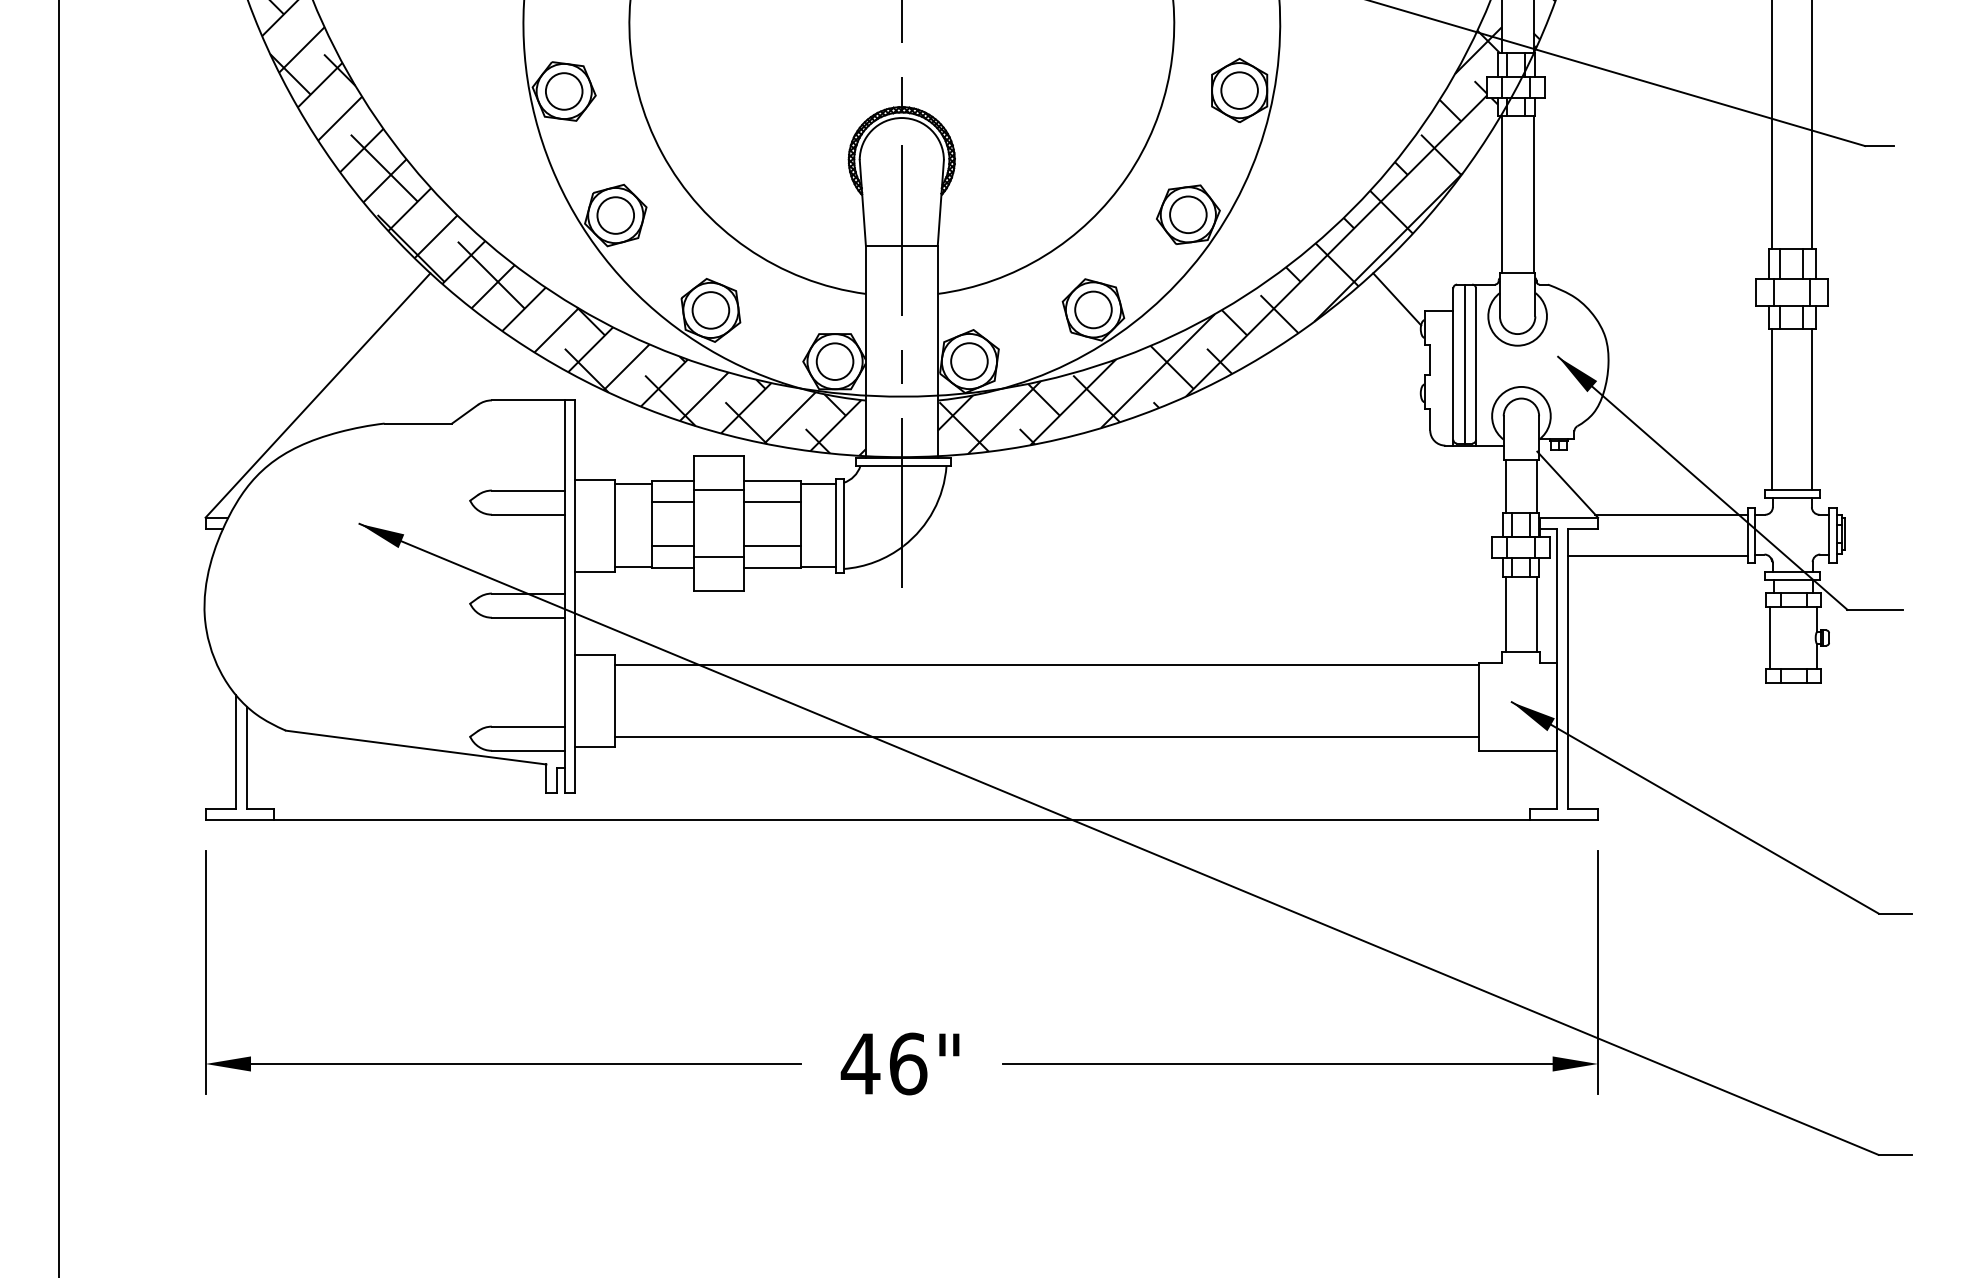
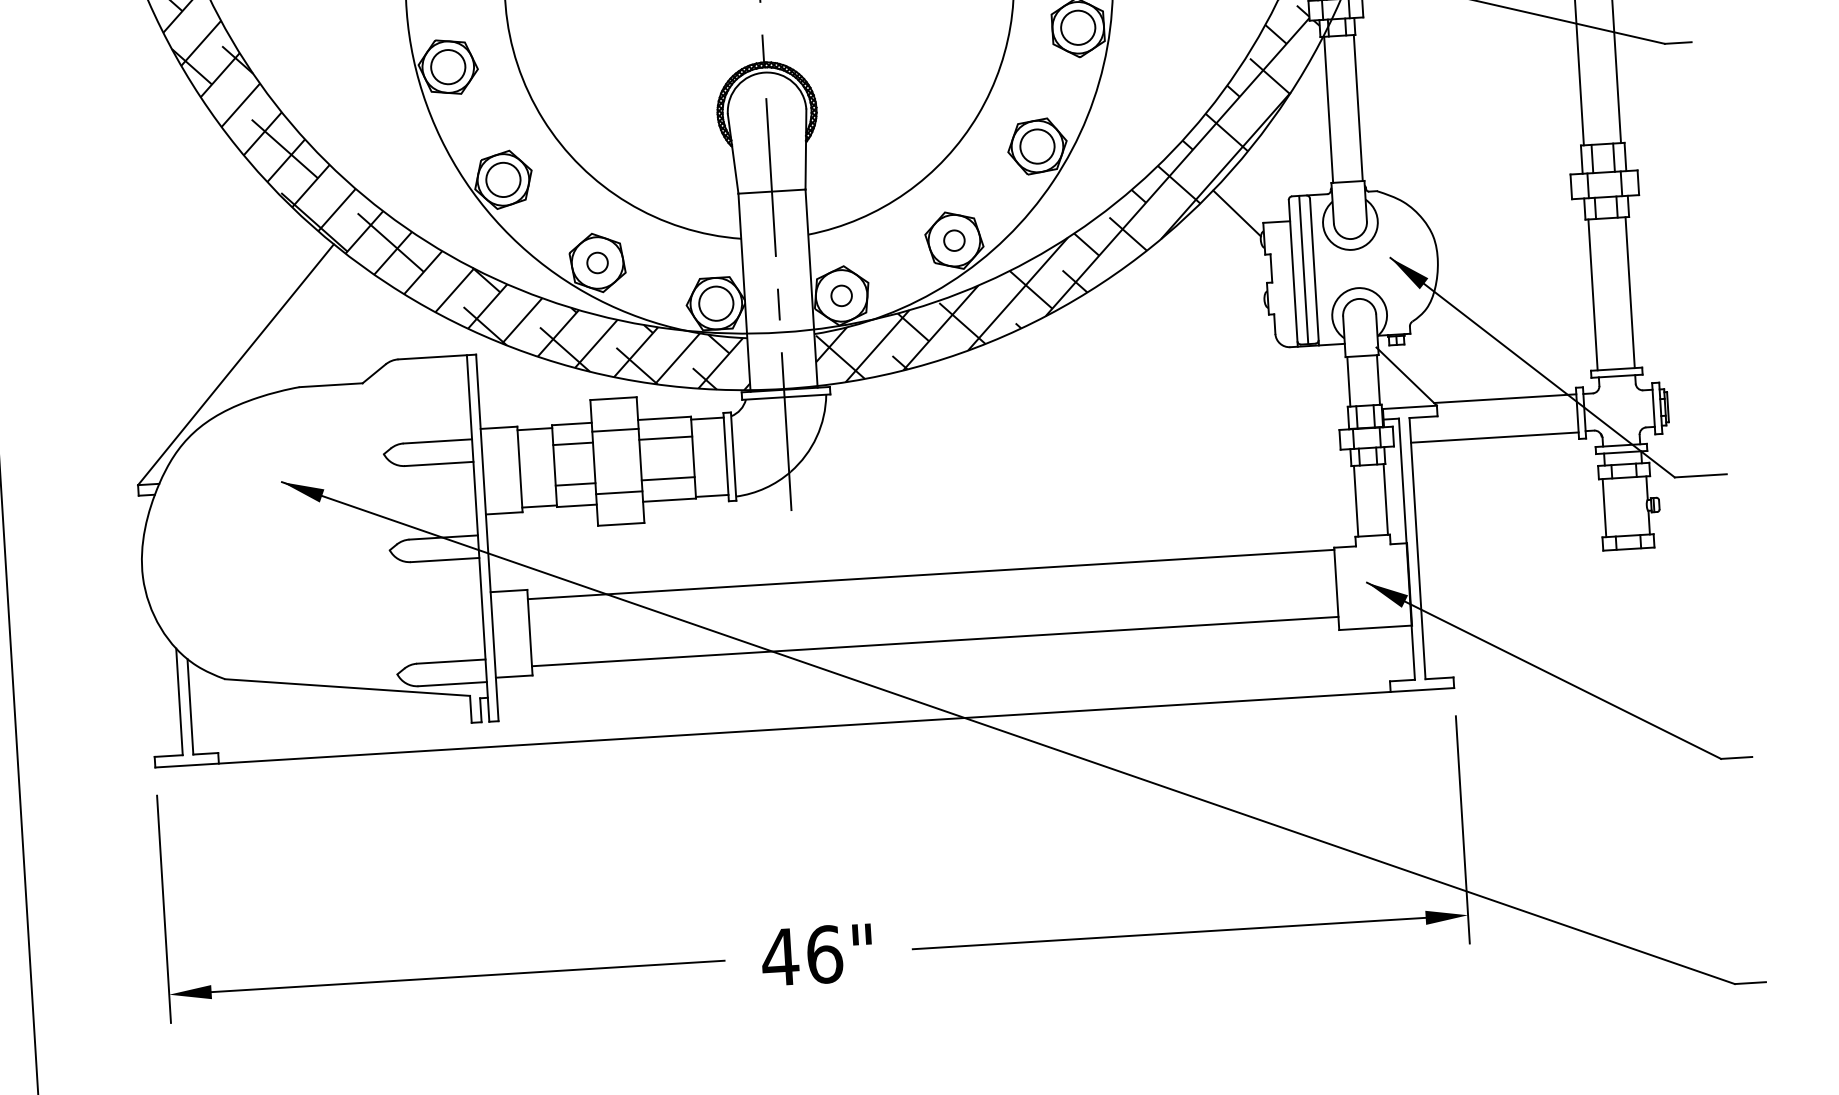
circle: (1093, 309) -> (954, 240), size x0.6
circle: (710, 310) -> (597, 263), size x0.6
circle: (969, 361) -> (841, 295), size x0.6

